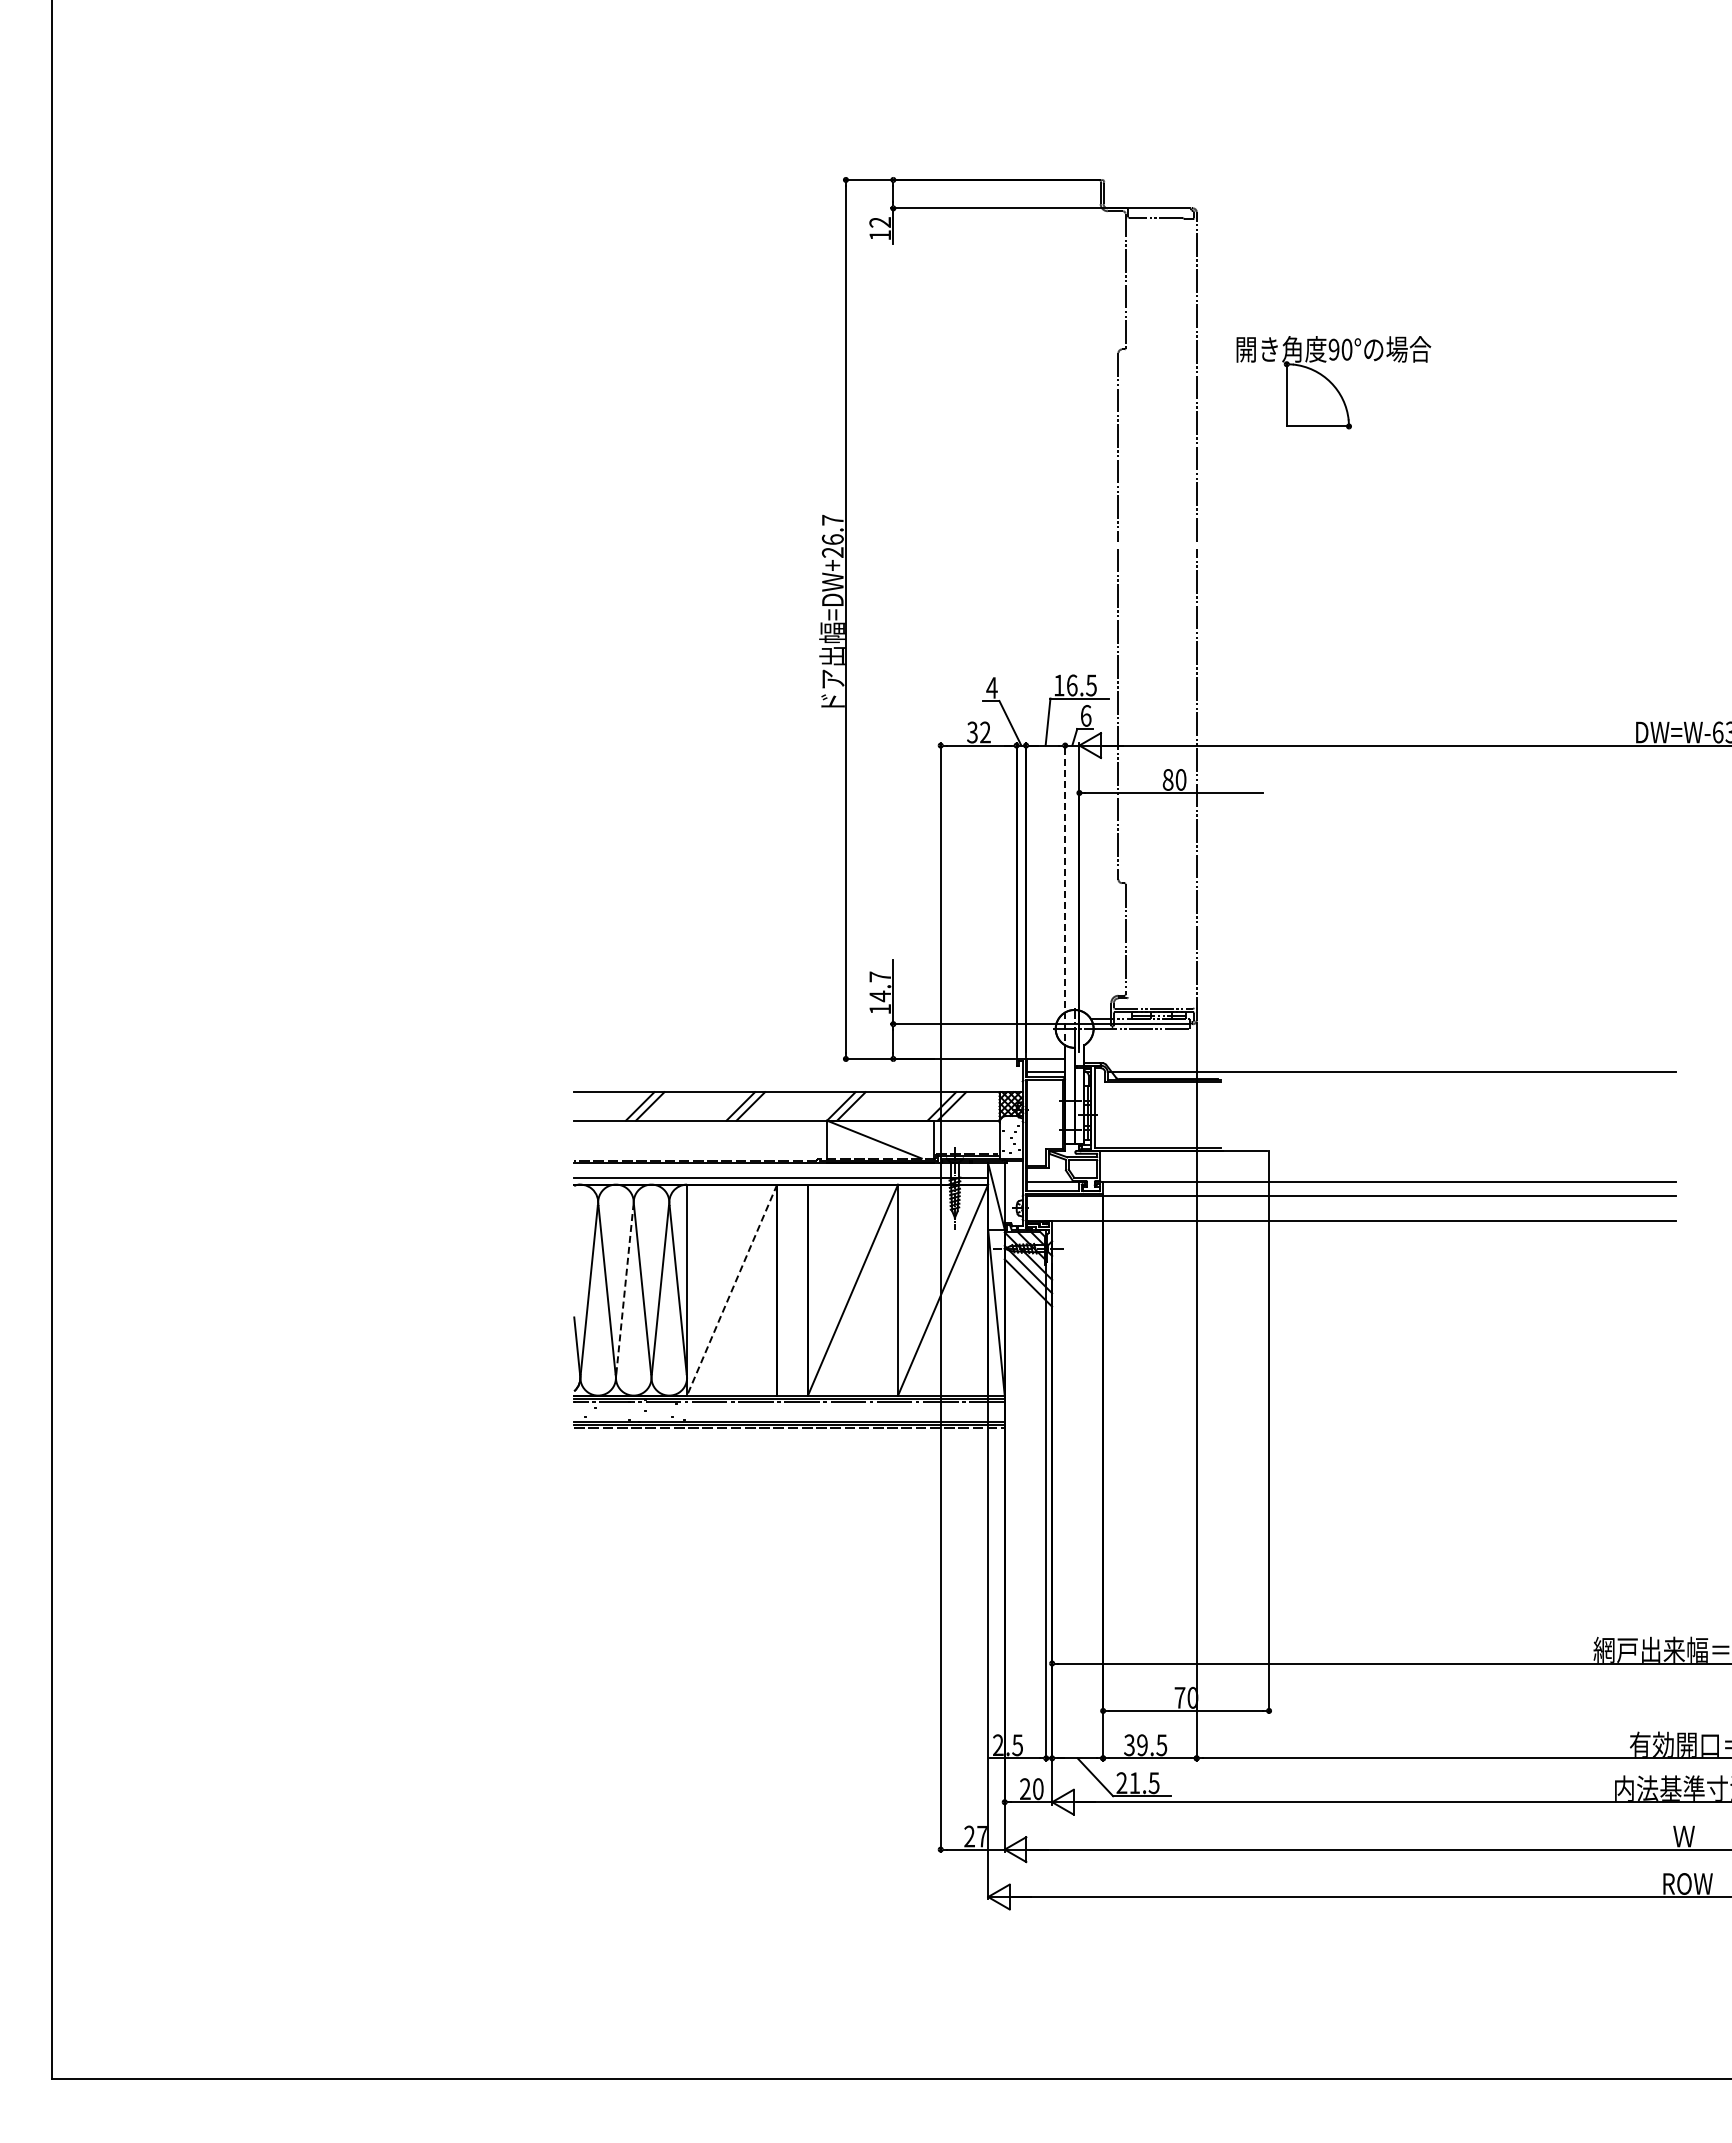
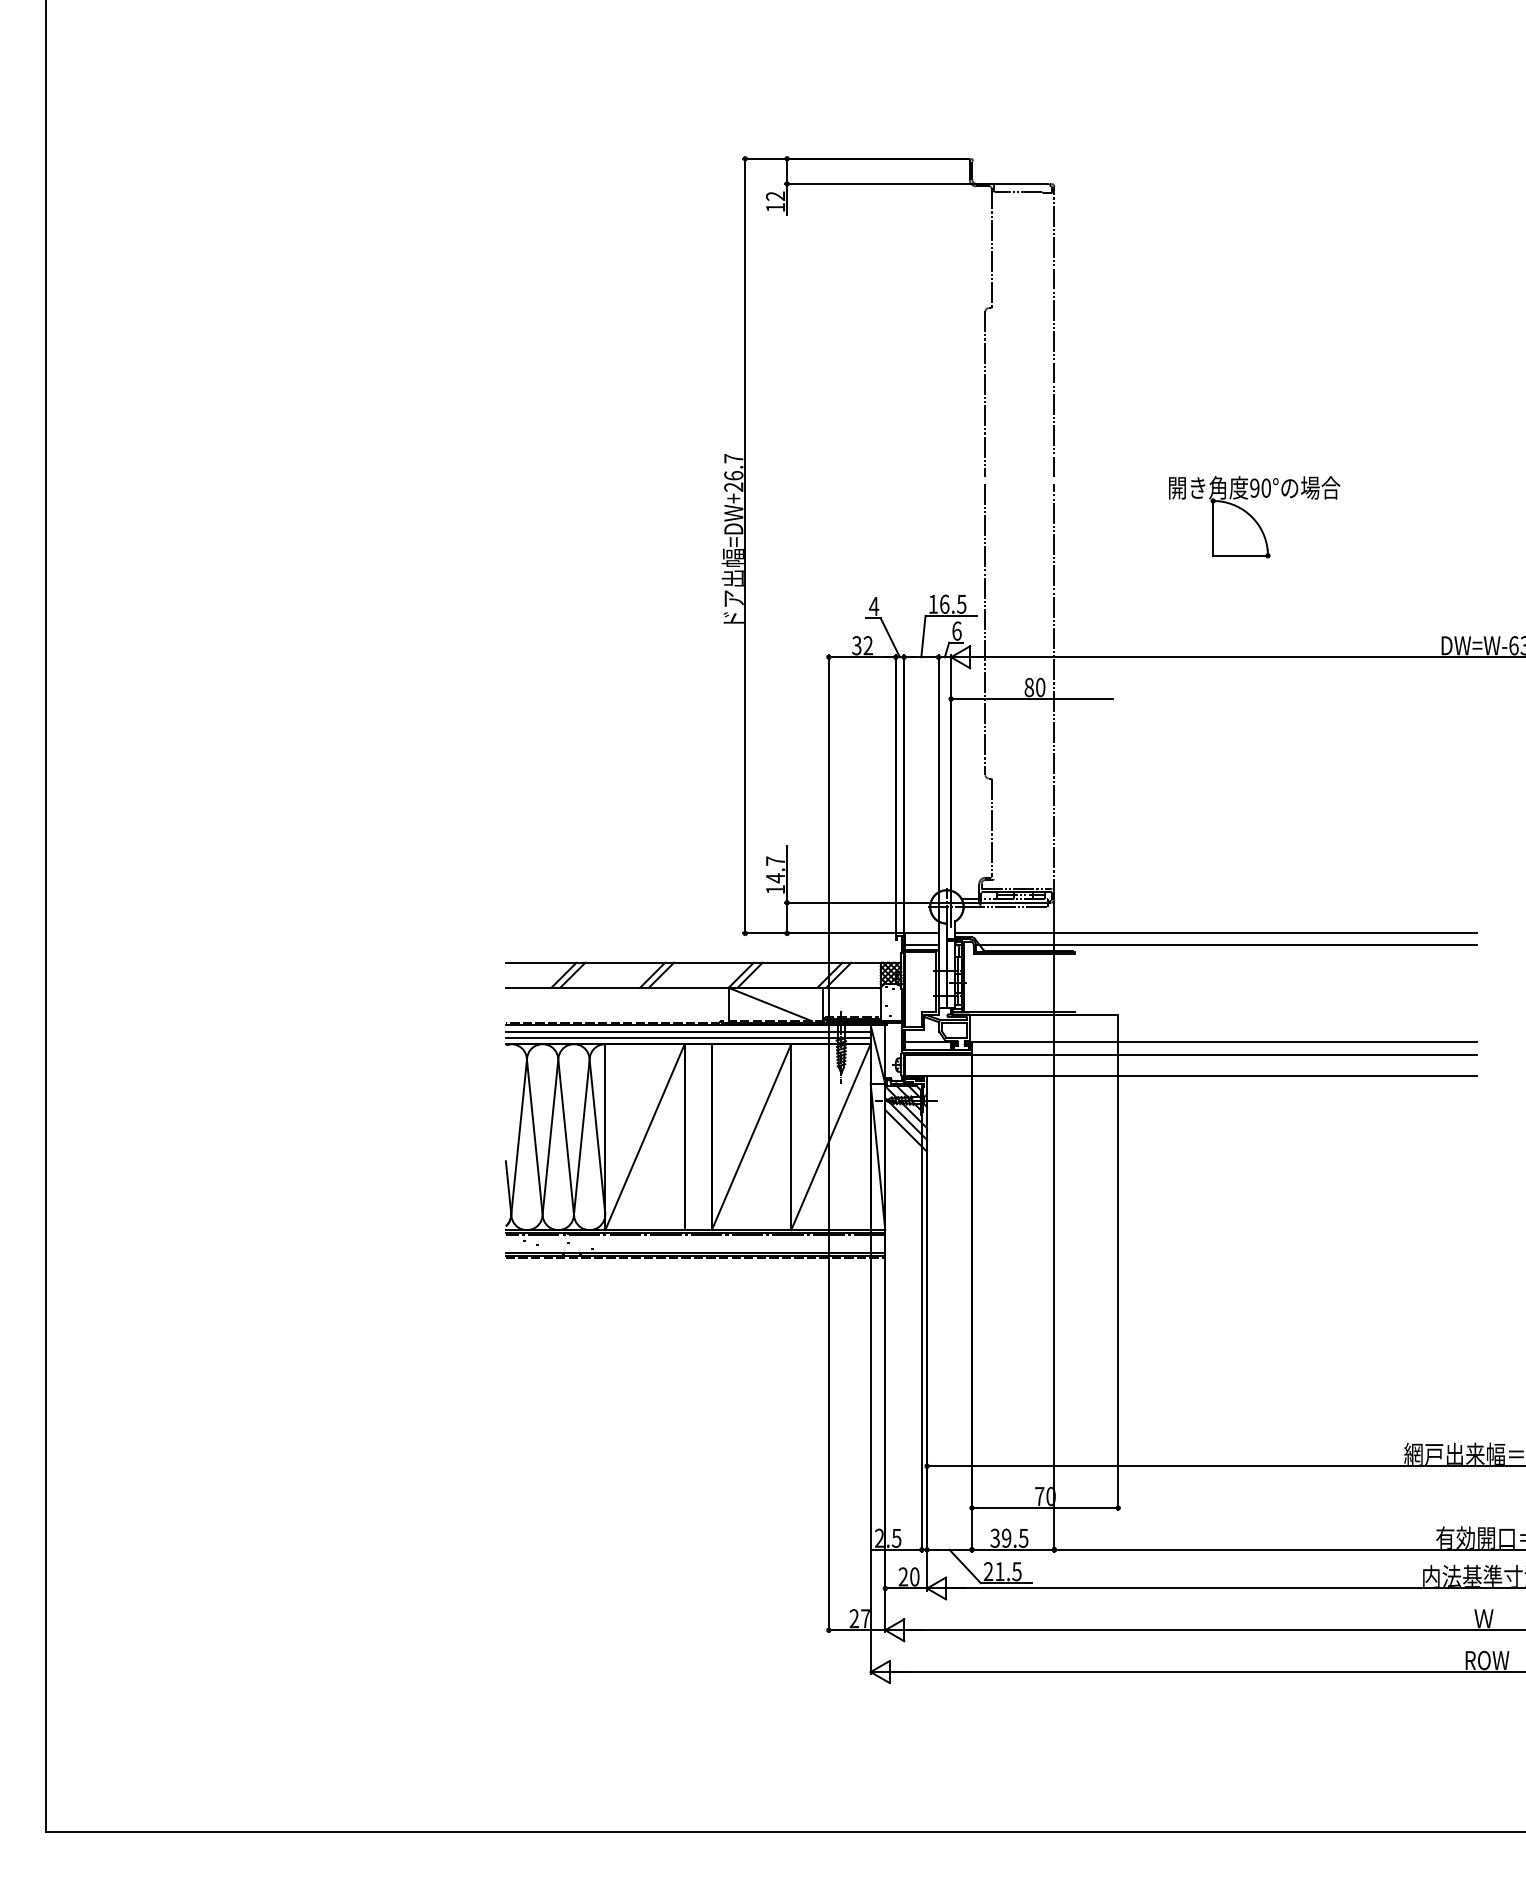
part: (1333, 382) -> (1254, 517), moved
line: (1065, 897) -> (938, 791), dashed -> solid
line: (1379, 1058) -> (1215, 933), added
line: (781, 1170) -> (688, 1031), added
line: (624, 1290) -> (550, 1137), dashed -> solid
line: (732, 1290) -> (645, 1137), dashed -> solid

